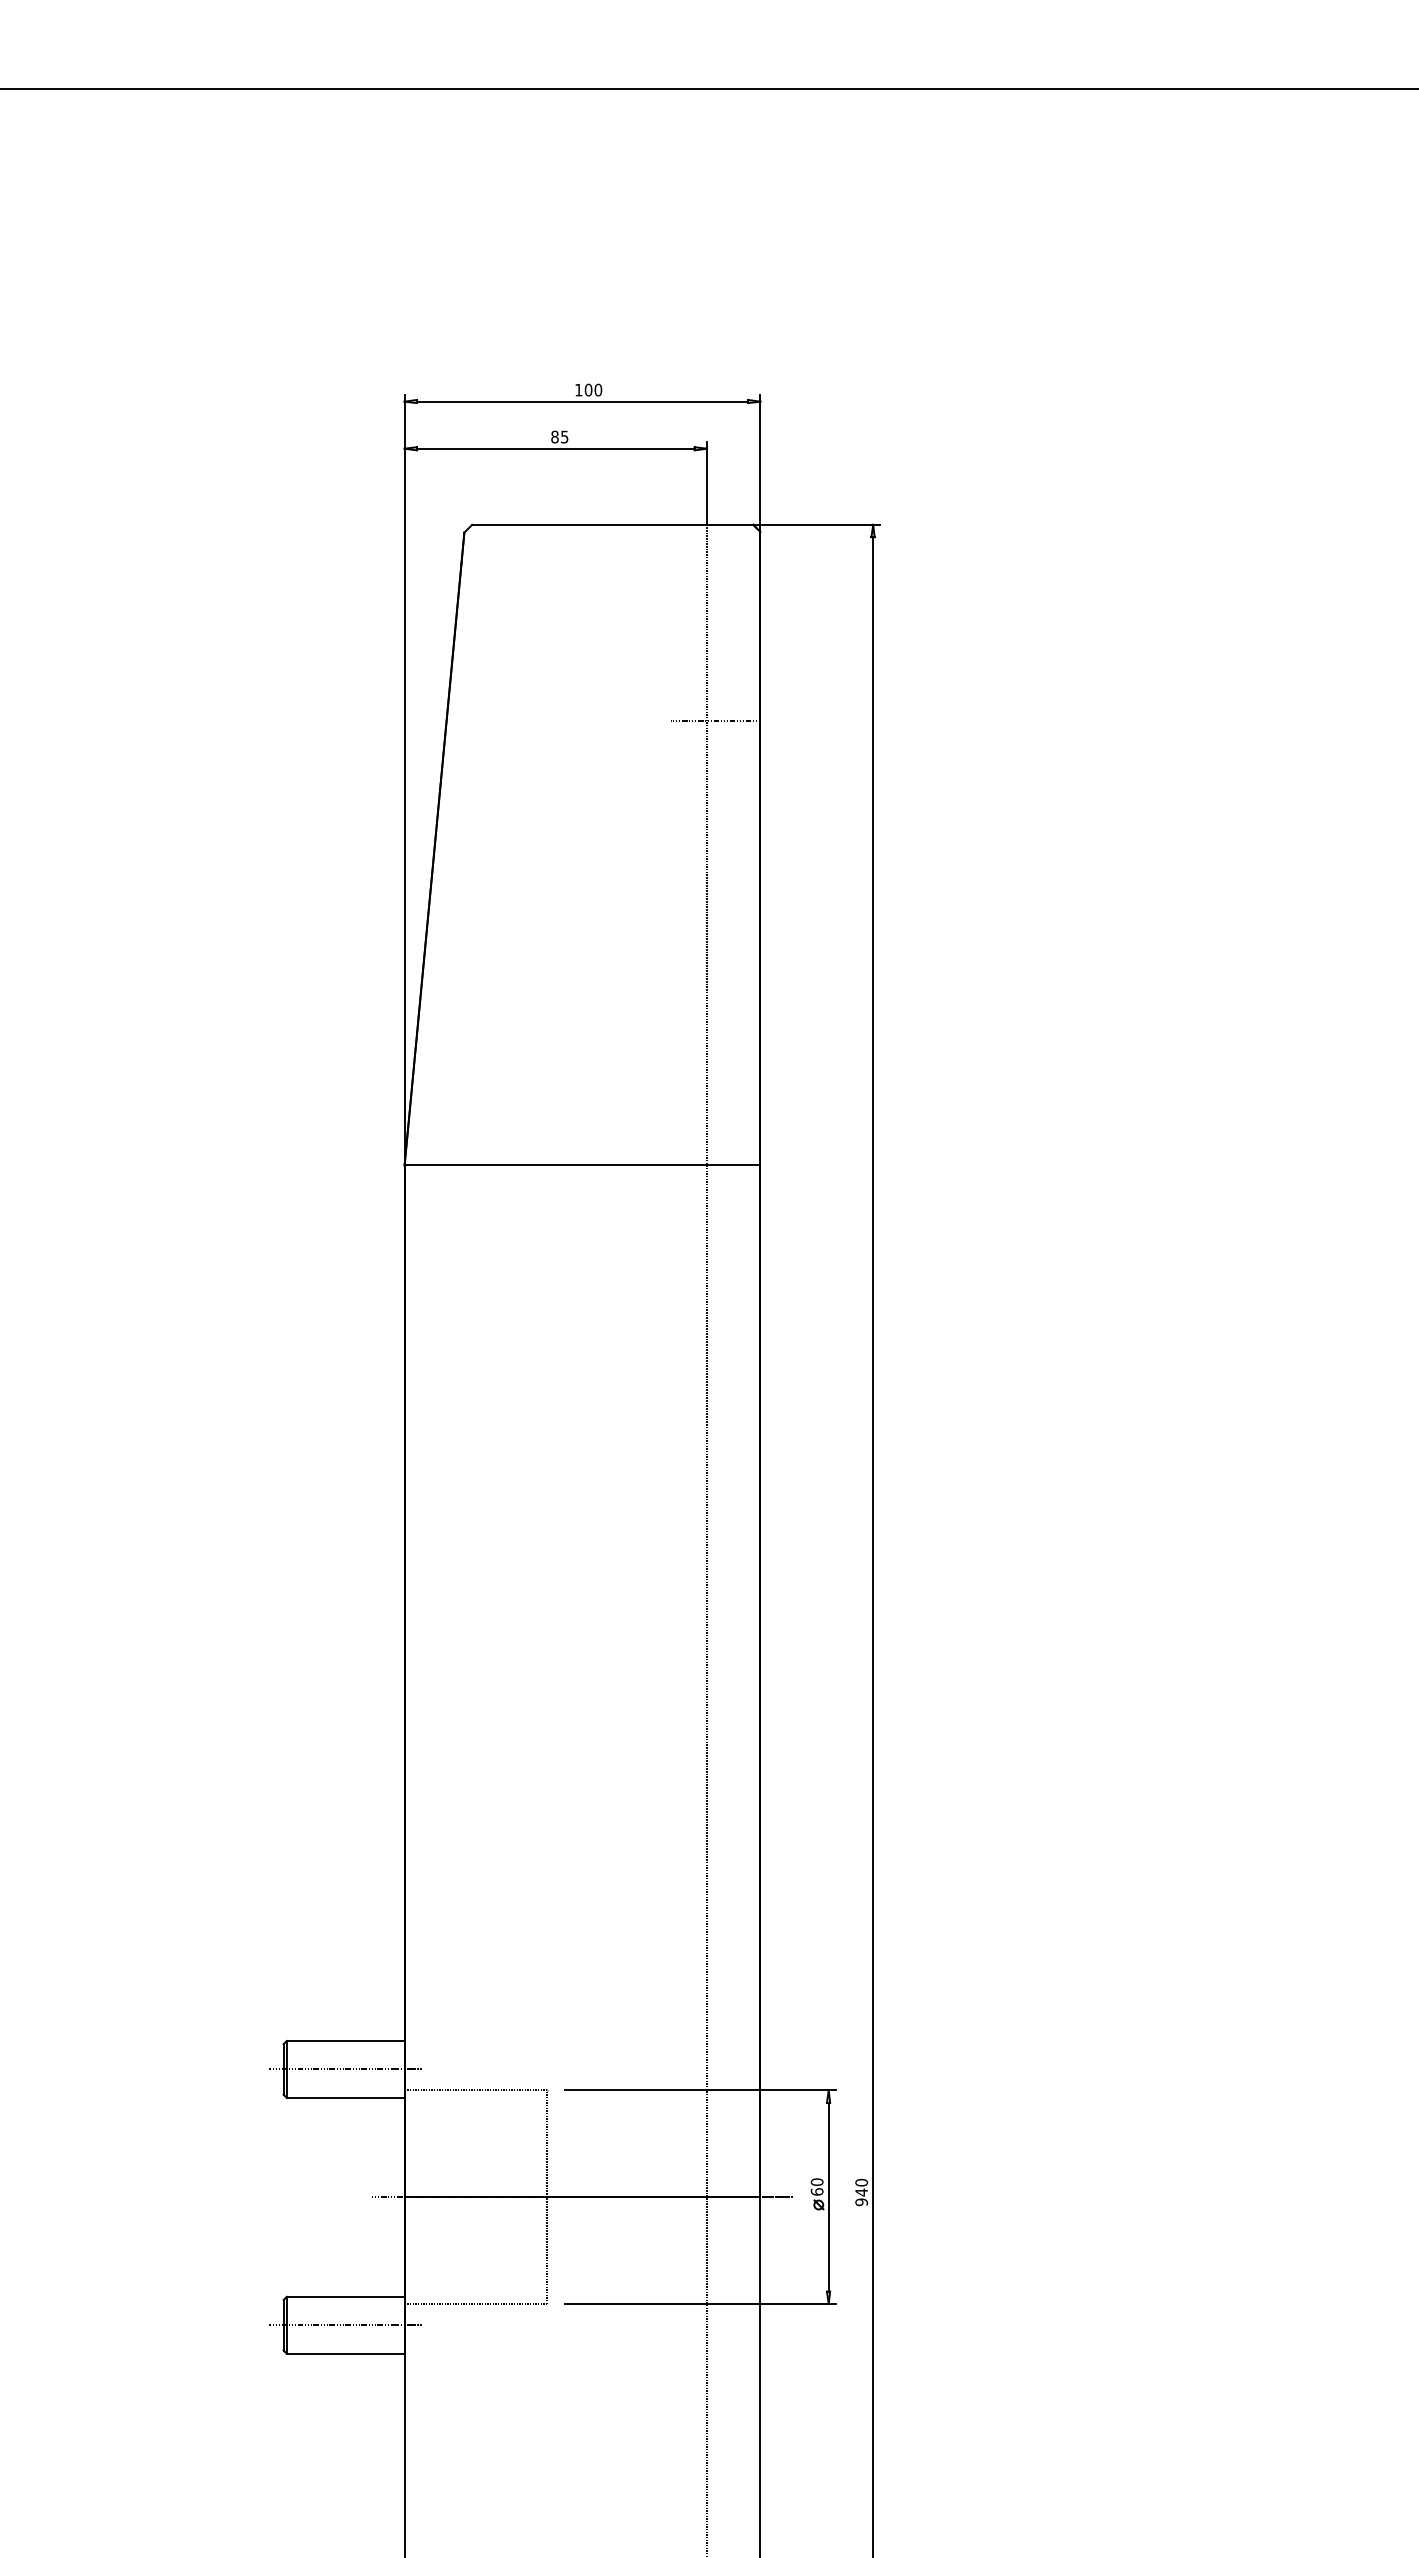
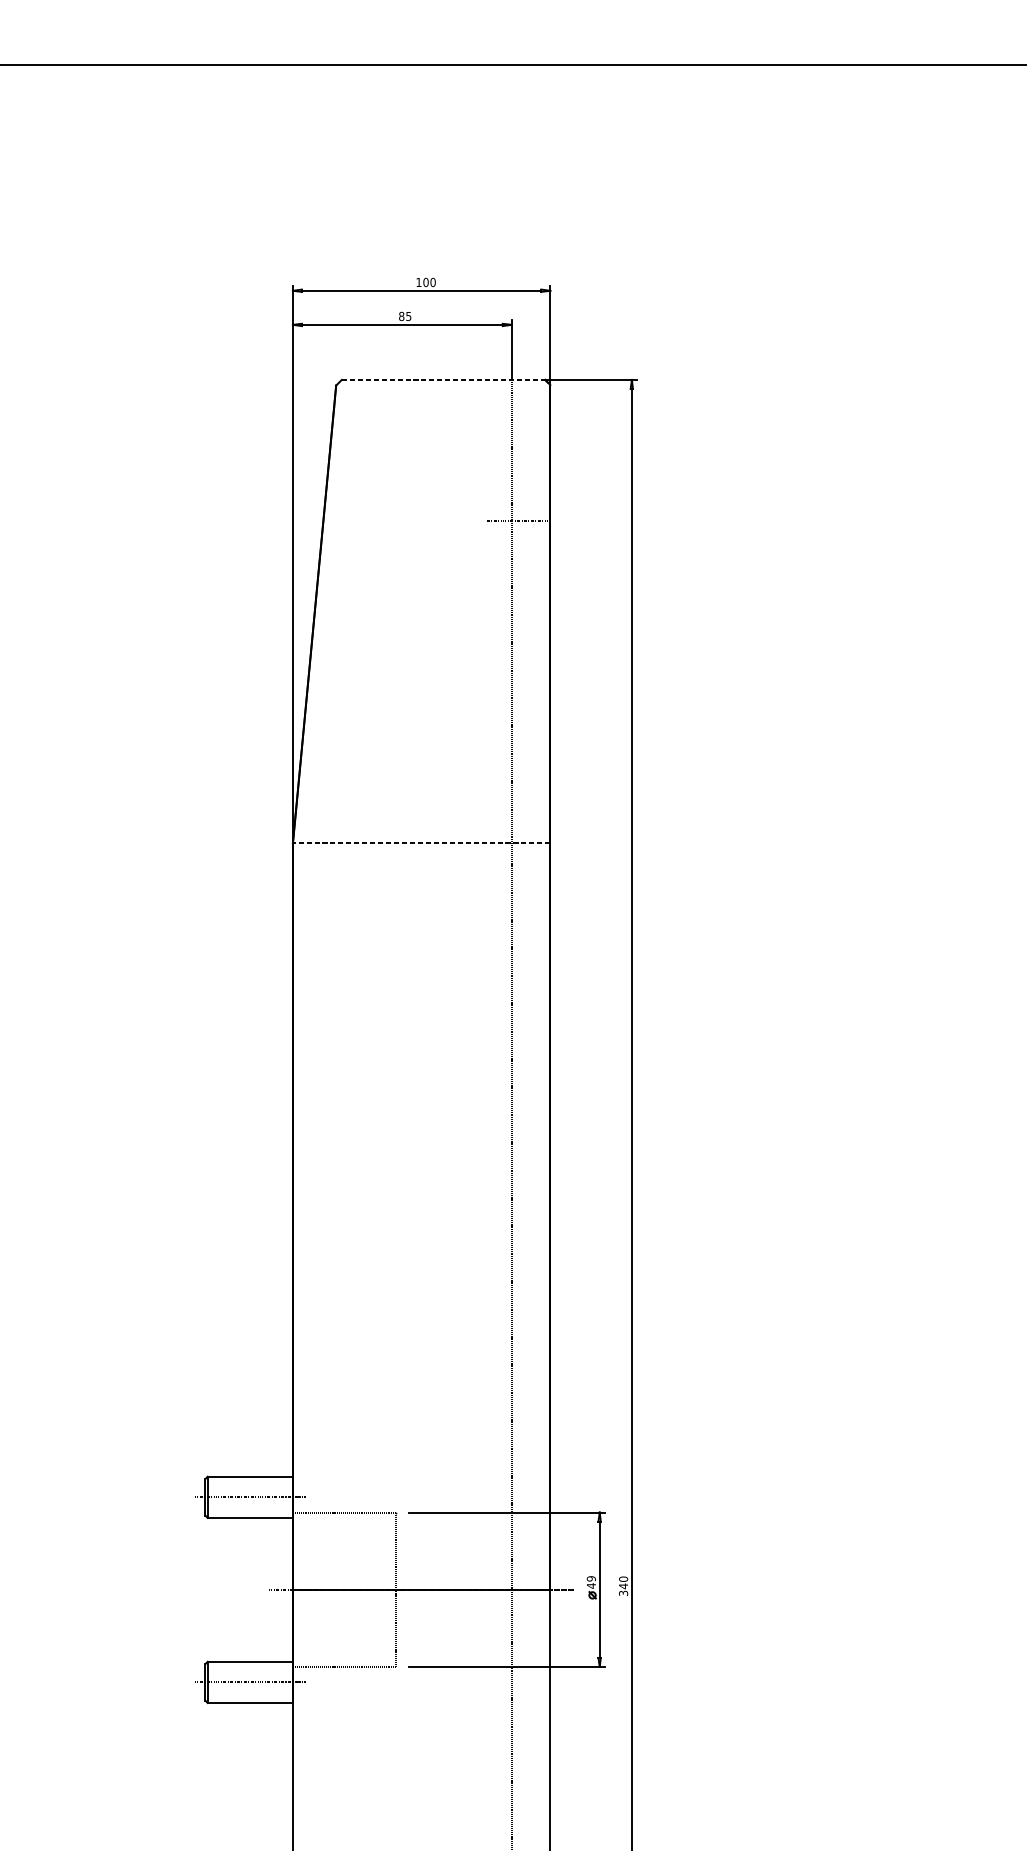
line: (612, 524) -> (443, 379), solid -> dashed
line: (582, 1165) -> (421, 843), solid -> dashed
text: (816, 2187) -> (590, 1582), 60 -> 49
text: (861, 2202) -> (623, 1593), 940 -> 340

